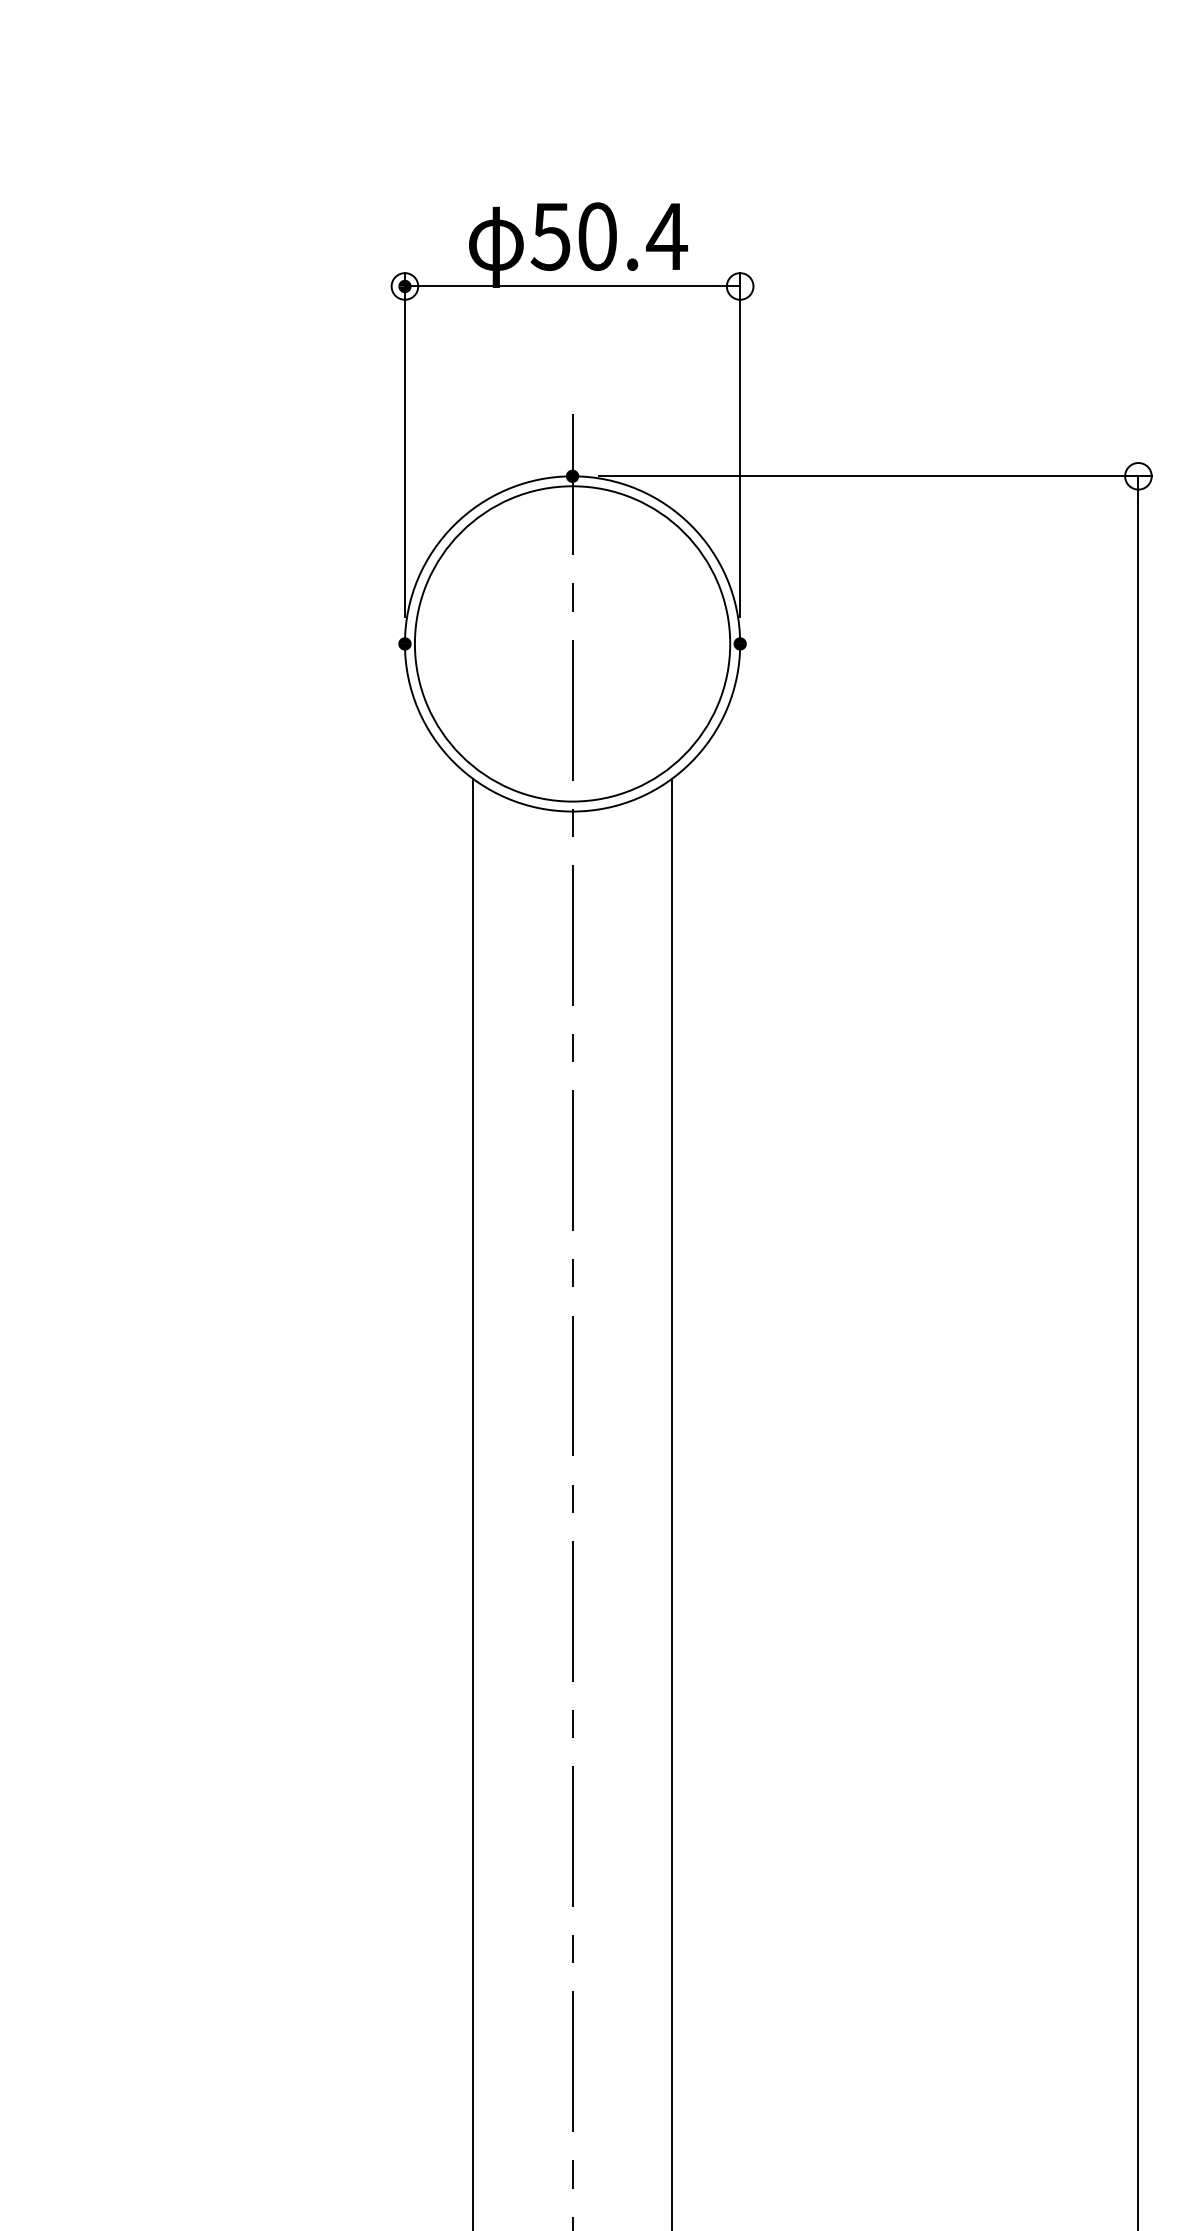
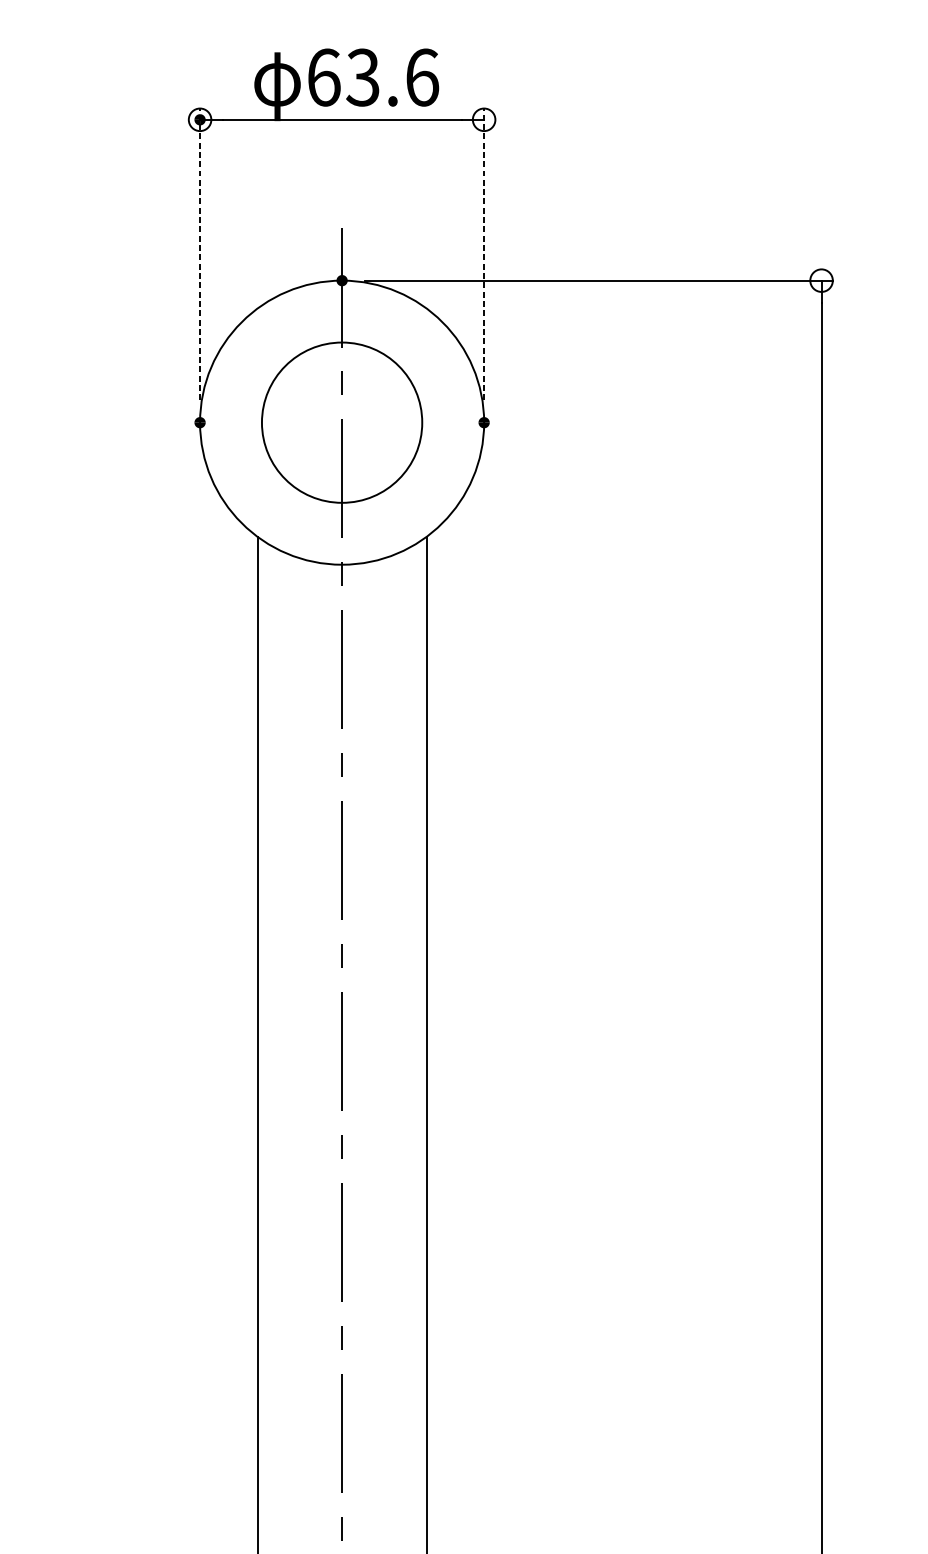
text: (609, 236) -> (373, 77), 50.4 -> 63.6
line: (404, 444) -> (199, 253), solid -> dashed
line: (740, 444) -> (484, 253), solid -> dashed
circle: (572, 643) -> (342, 422), size x0.6

